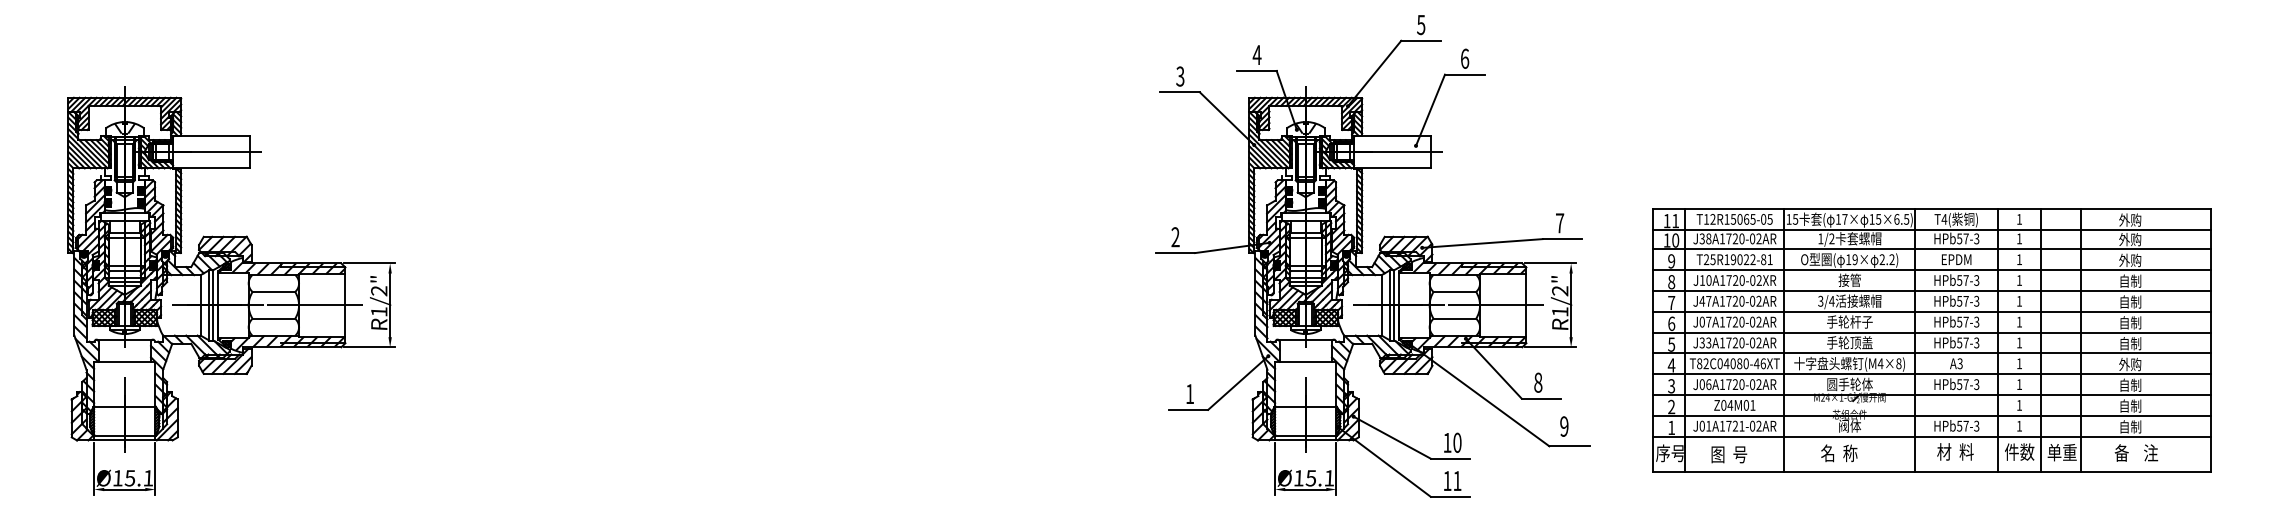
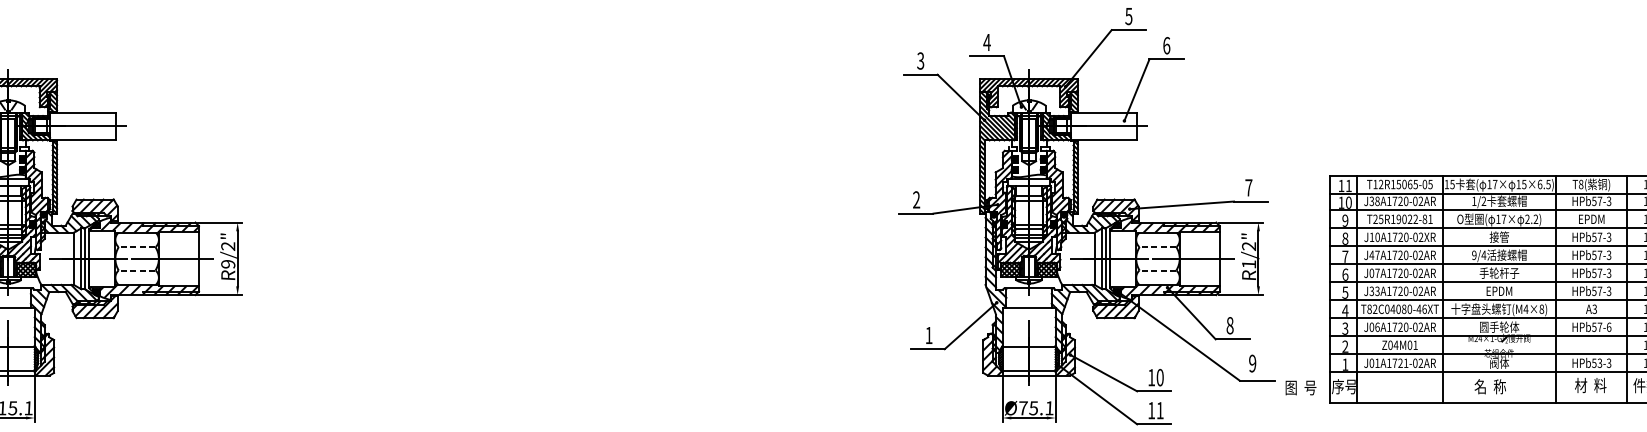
text: (1944, 219) -> (1581, 184), T4( -> T8(
text: (1854, 259) -> (1503, 219), 19× -> 17×
line: (273, 291) -> (136, 246), solid -> dashed
line: (1454, 291) -> (1157, 246), solid -> dashed
text: (1820, 301) -> (1474, 255), 3/4 -> 9/4
text: (379, 311) -> (228, 264), R1/2" -> R9/2"
line: (273, 318) -> (136, 270), solid -> dashed
line: (1454, 318) -> (1157, 270), solid -> dashed
text: (1849, 342) -> (1499, 290), 手轮顶盖 -> EPDM
text: (1976, 384) -> (1608, 327), HPb57-3 -> HPb57-6
text: (1965, 425) -> (1599, 362), HPb57-3 -> HPb53-3
text: (1729, 454) -> (1301, 387), moved
text: (1299, 478) -> (1023, 408), Ø15.1 -> Ø75.1

